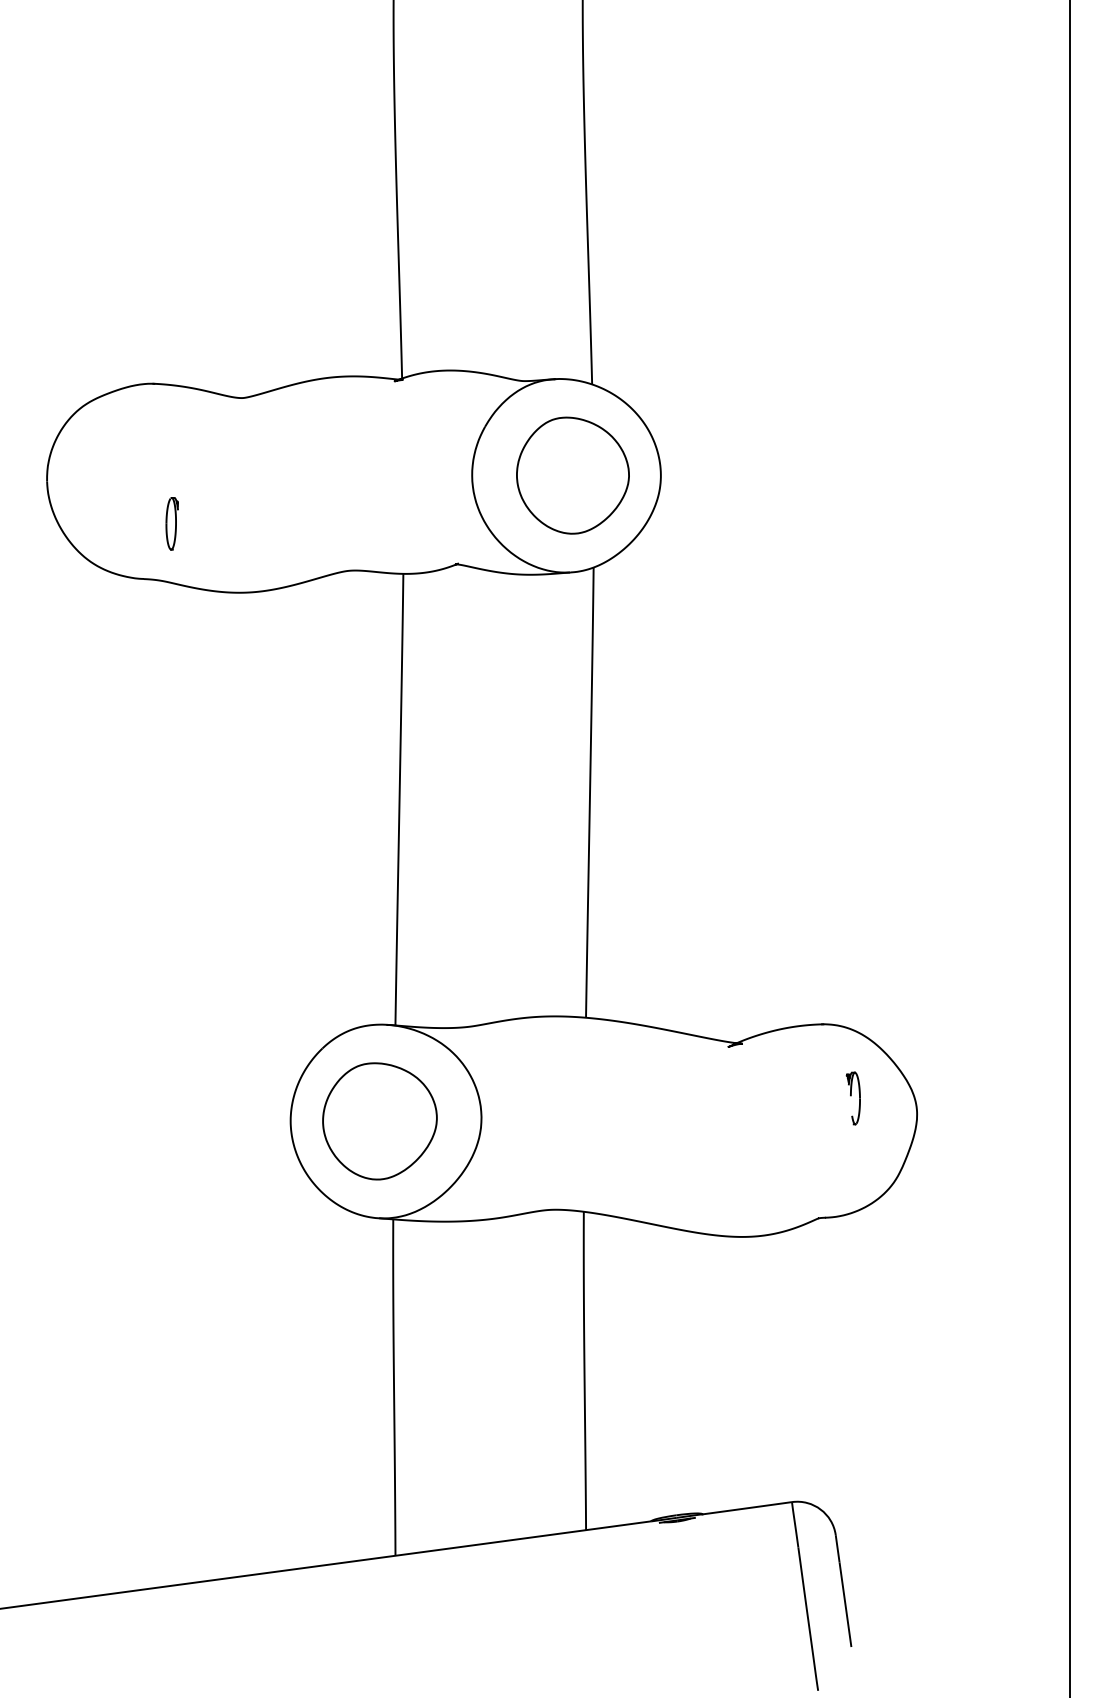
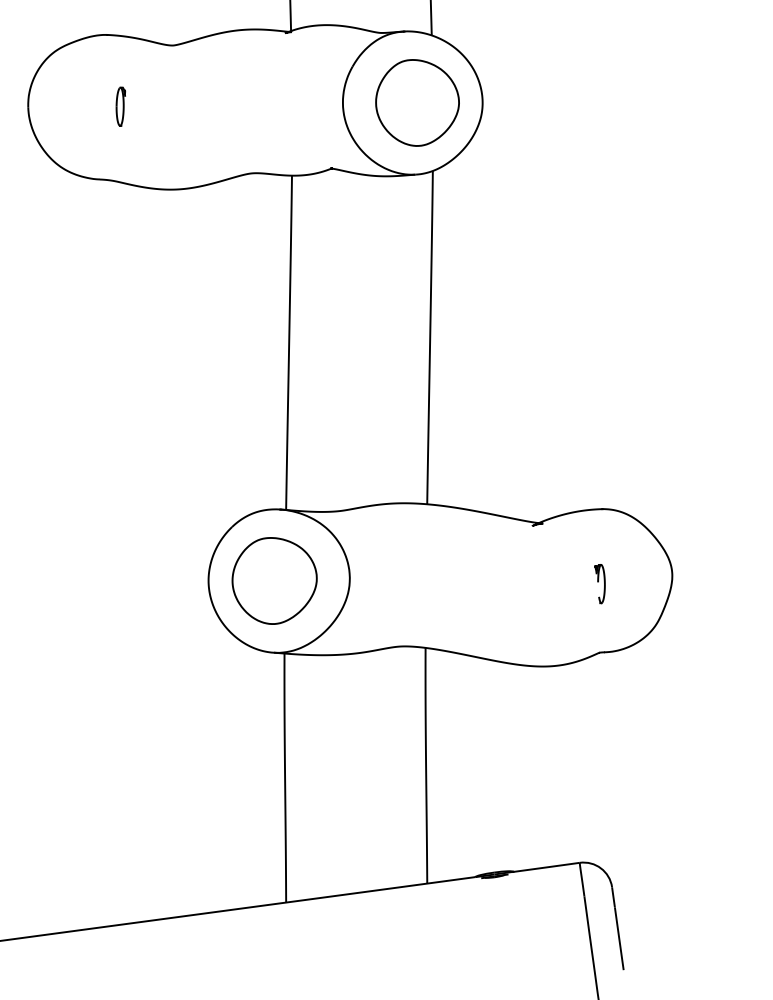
part: (171, 523) -> (120, 106), moved
part: (852, 1098) -> (599, 584), moved

